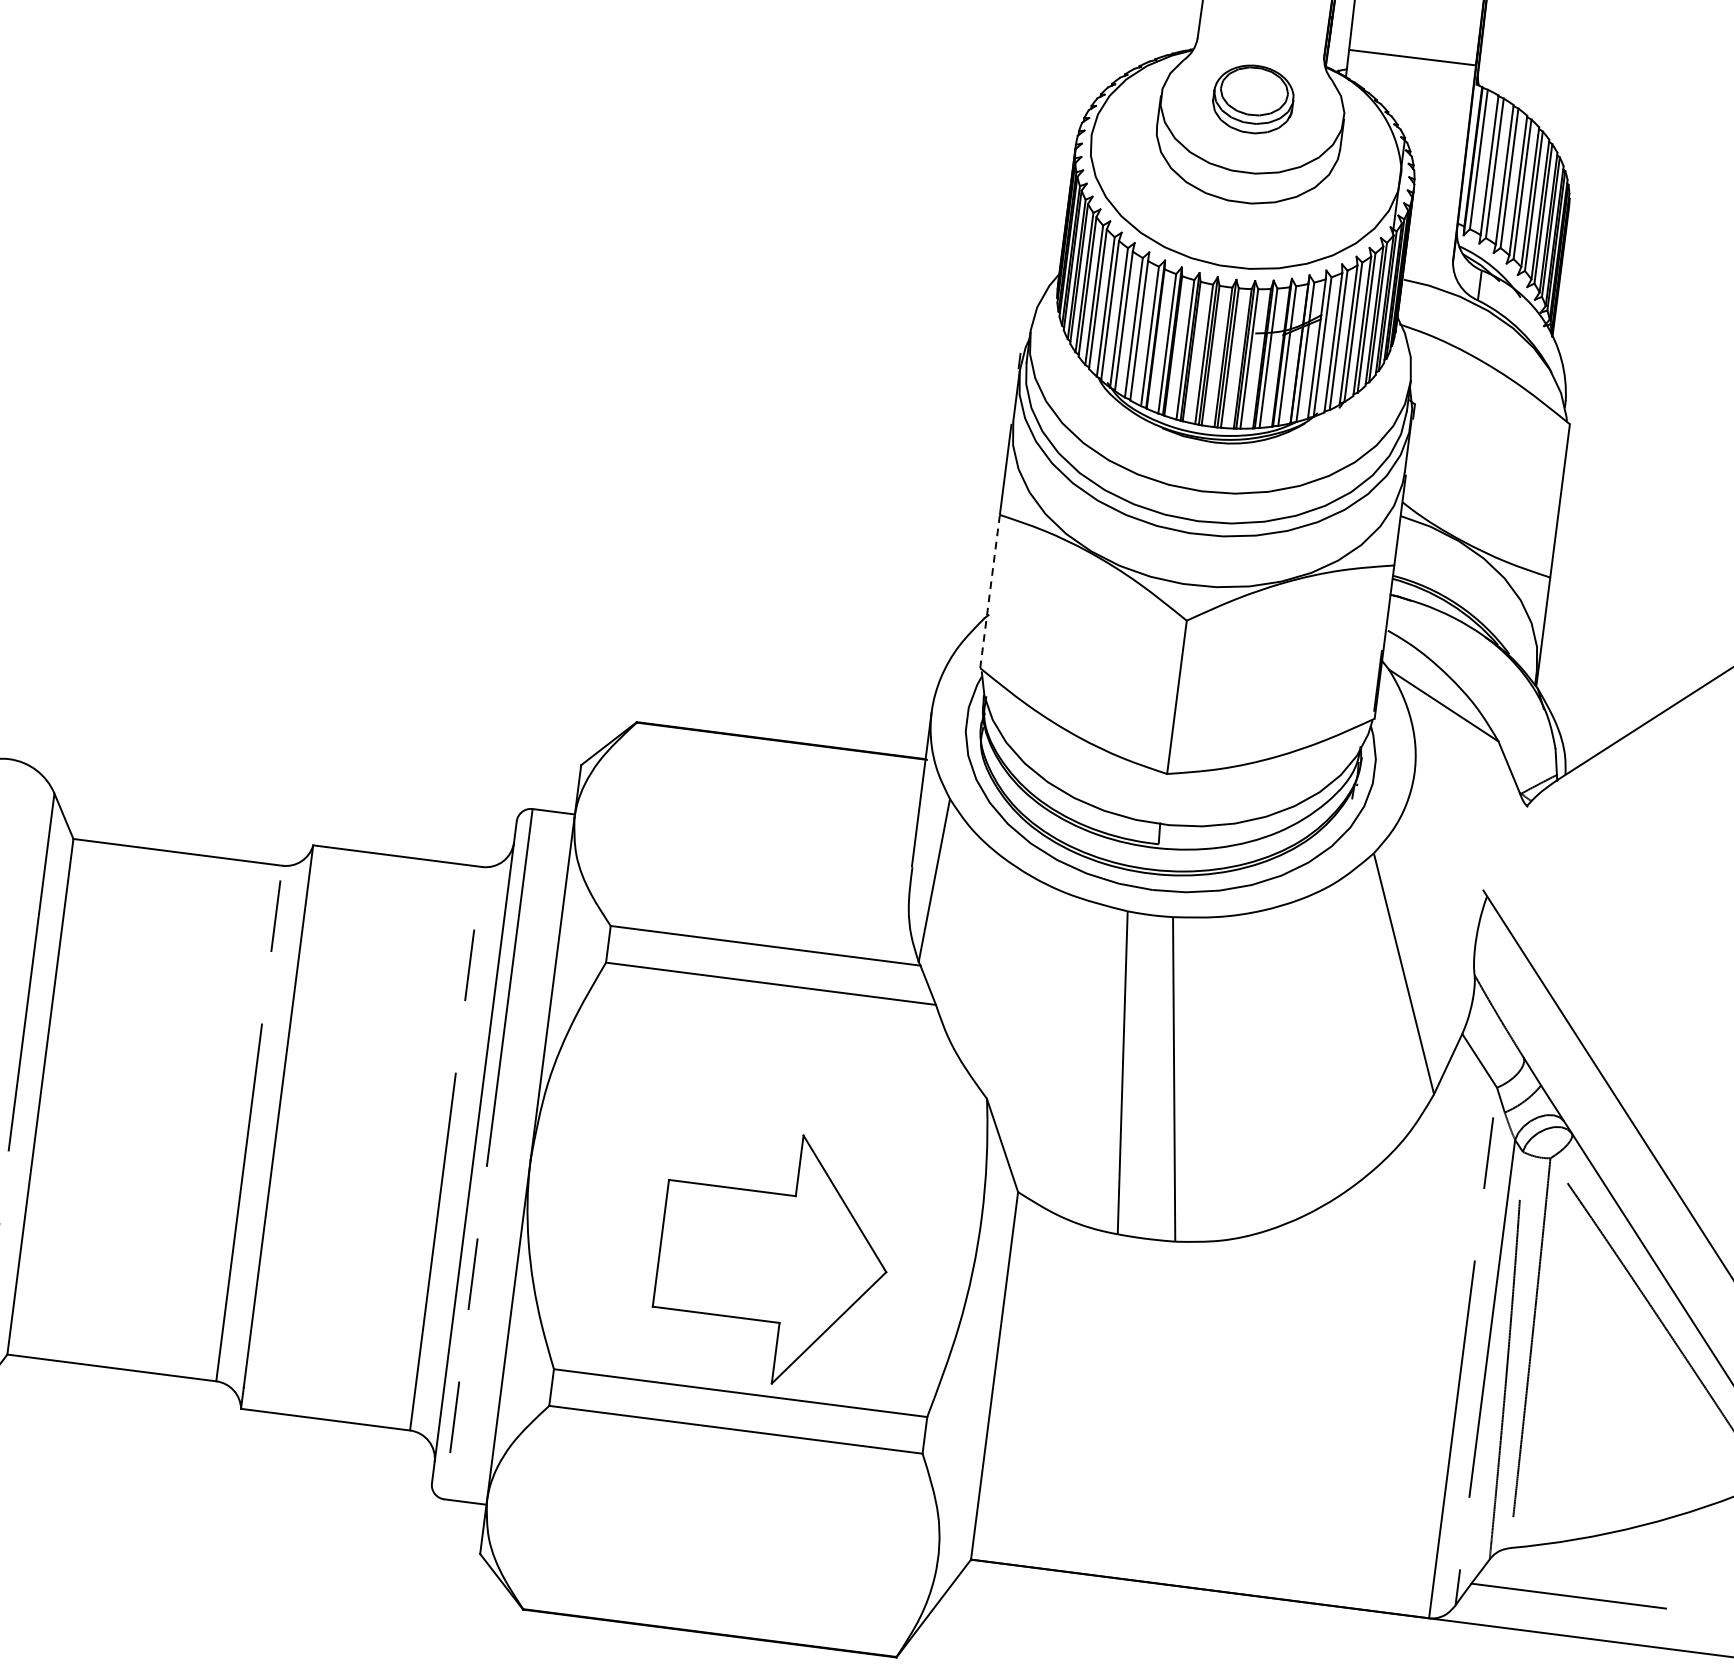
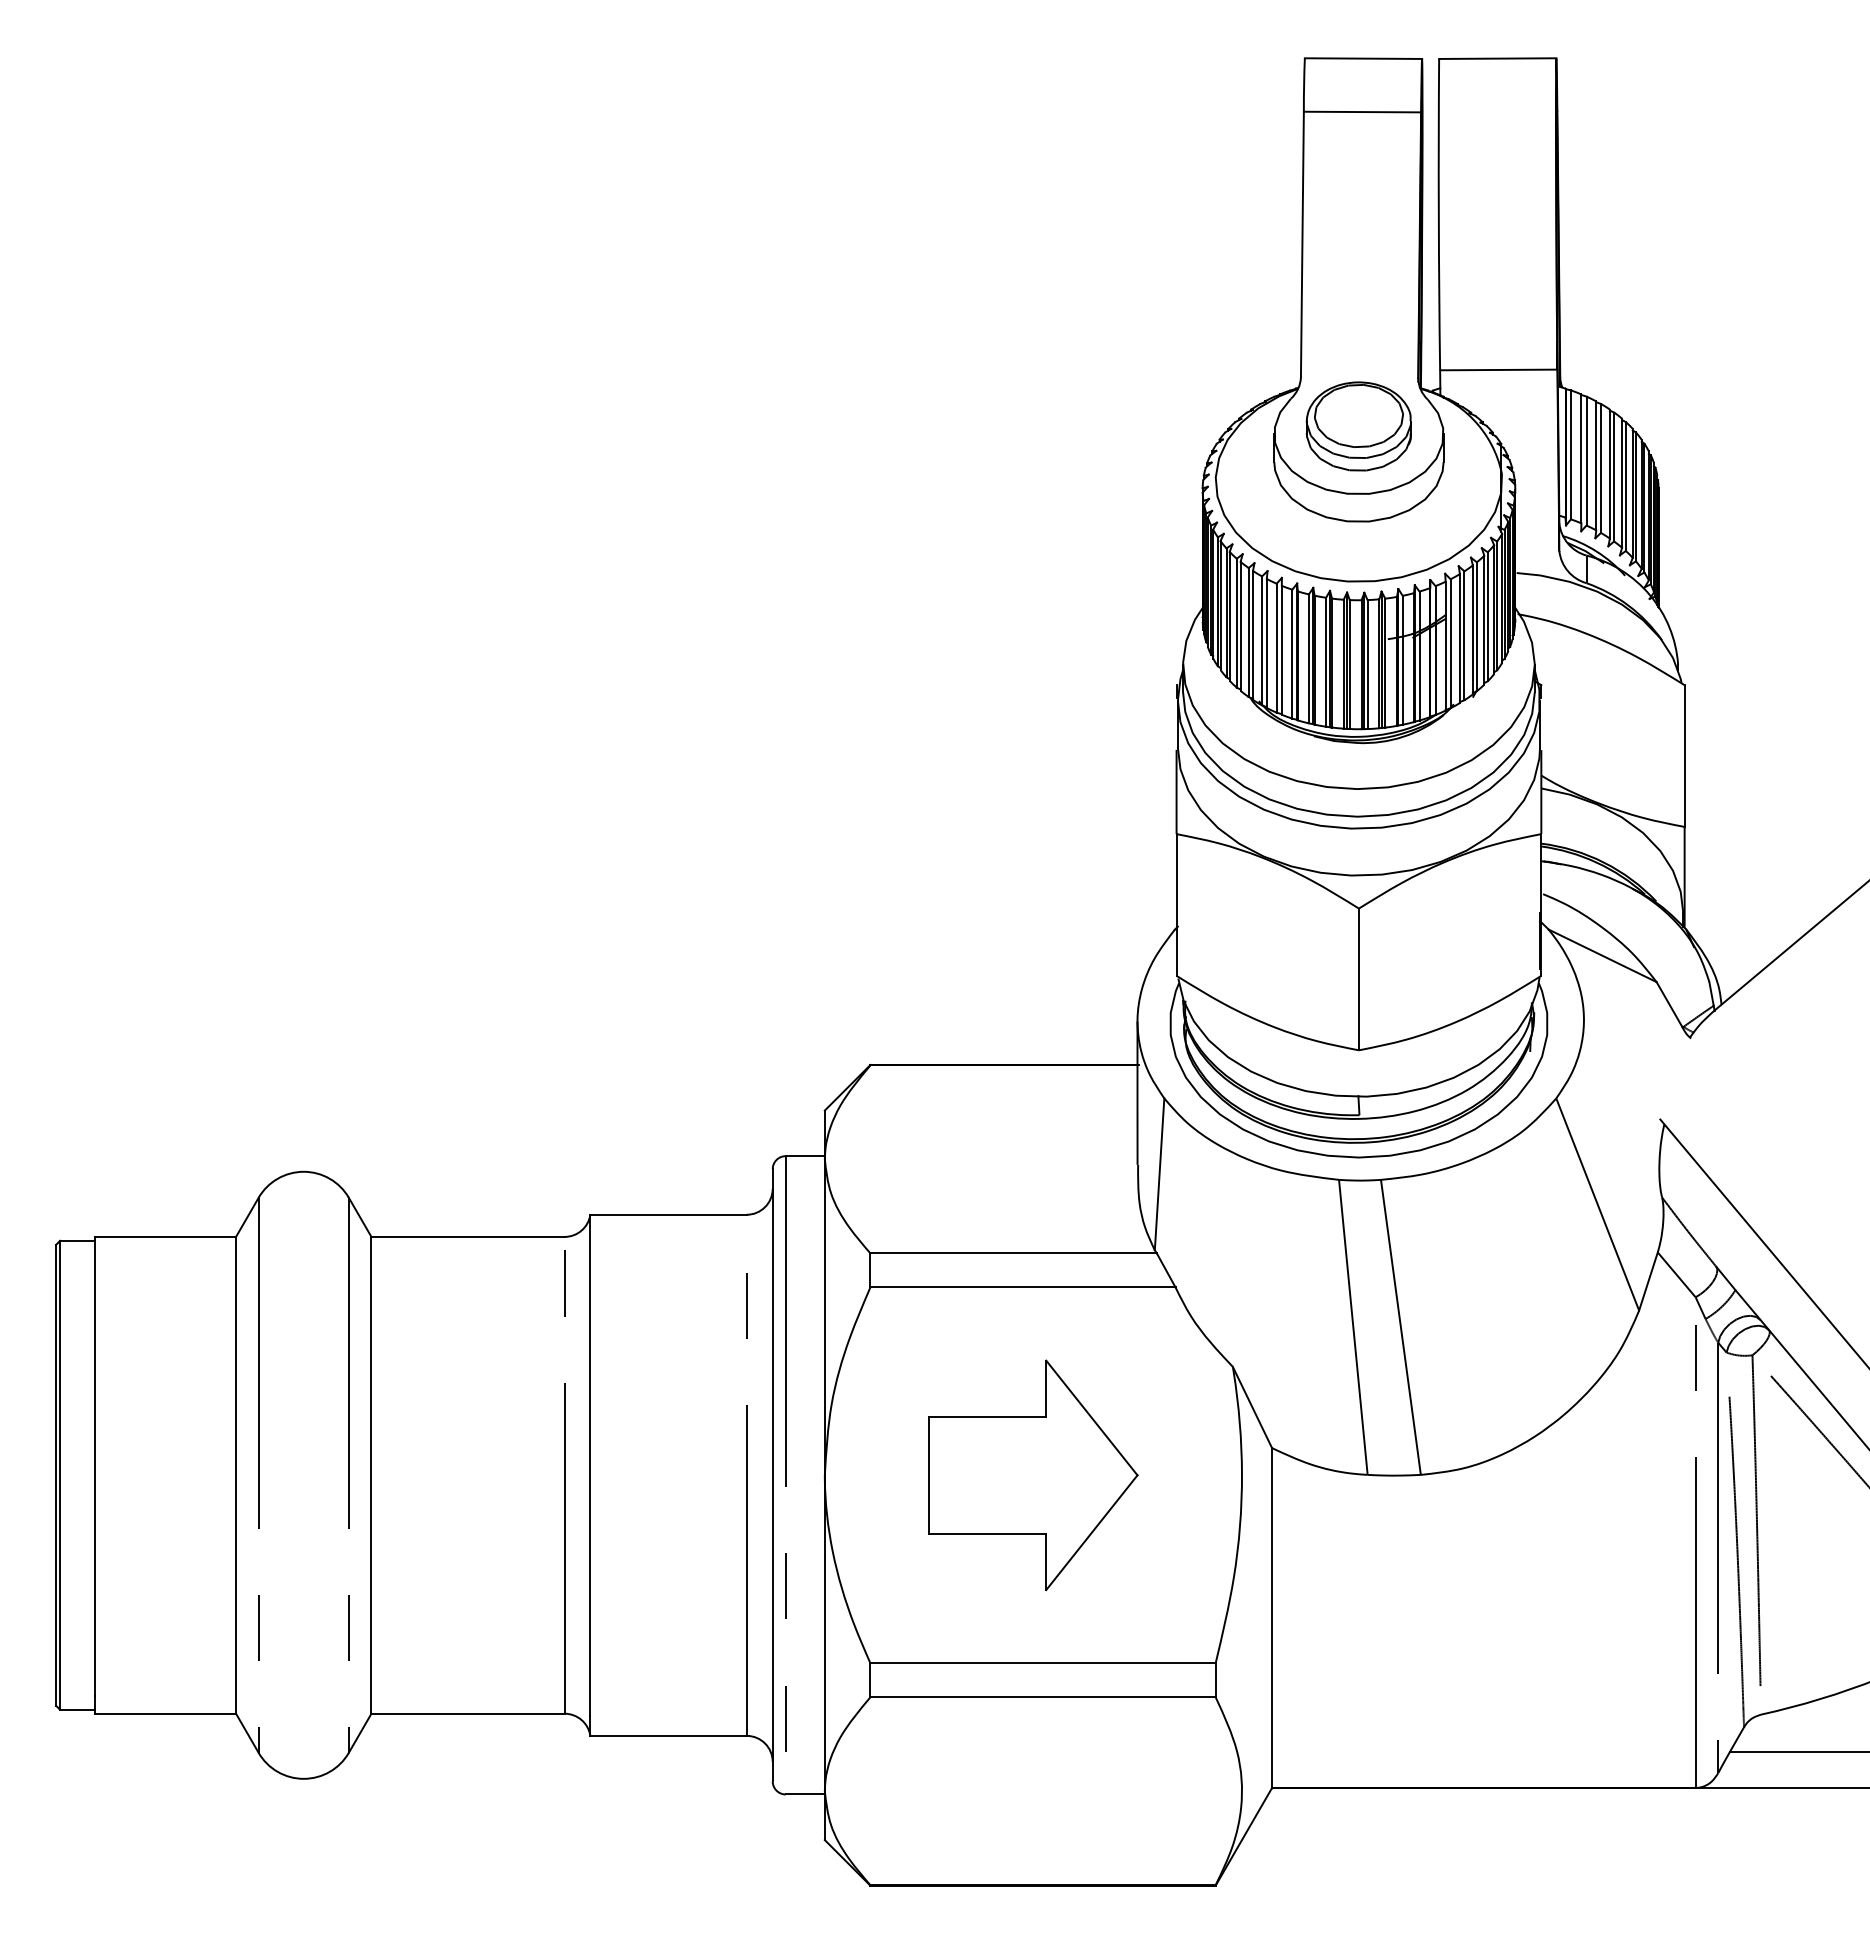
part: (1253, 99) -> (1358, 426), size x1.43
line: (989, 592) -> (1176, 905), dashed -> solid
part: (773, 1257) -> (1033, 1475), moved

